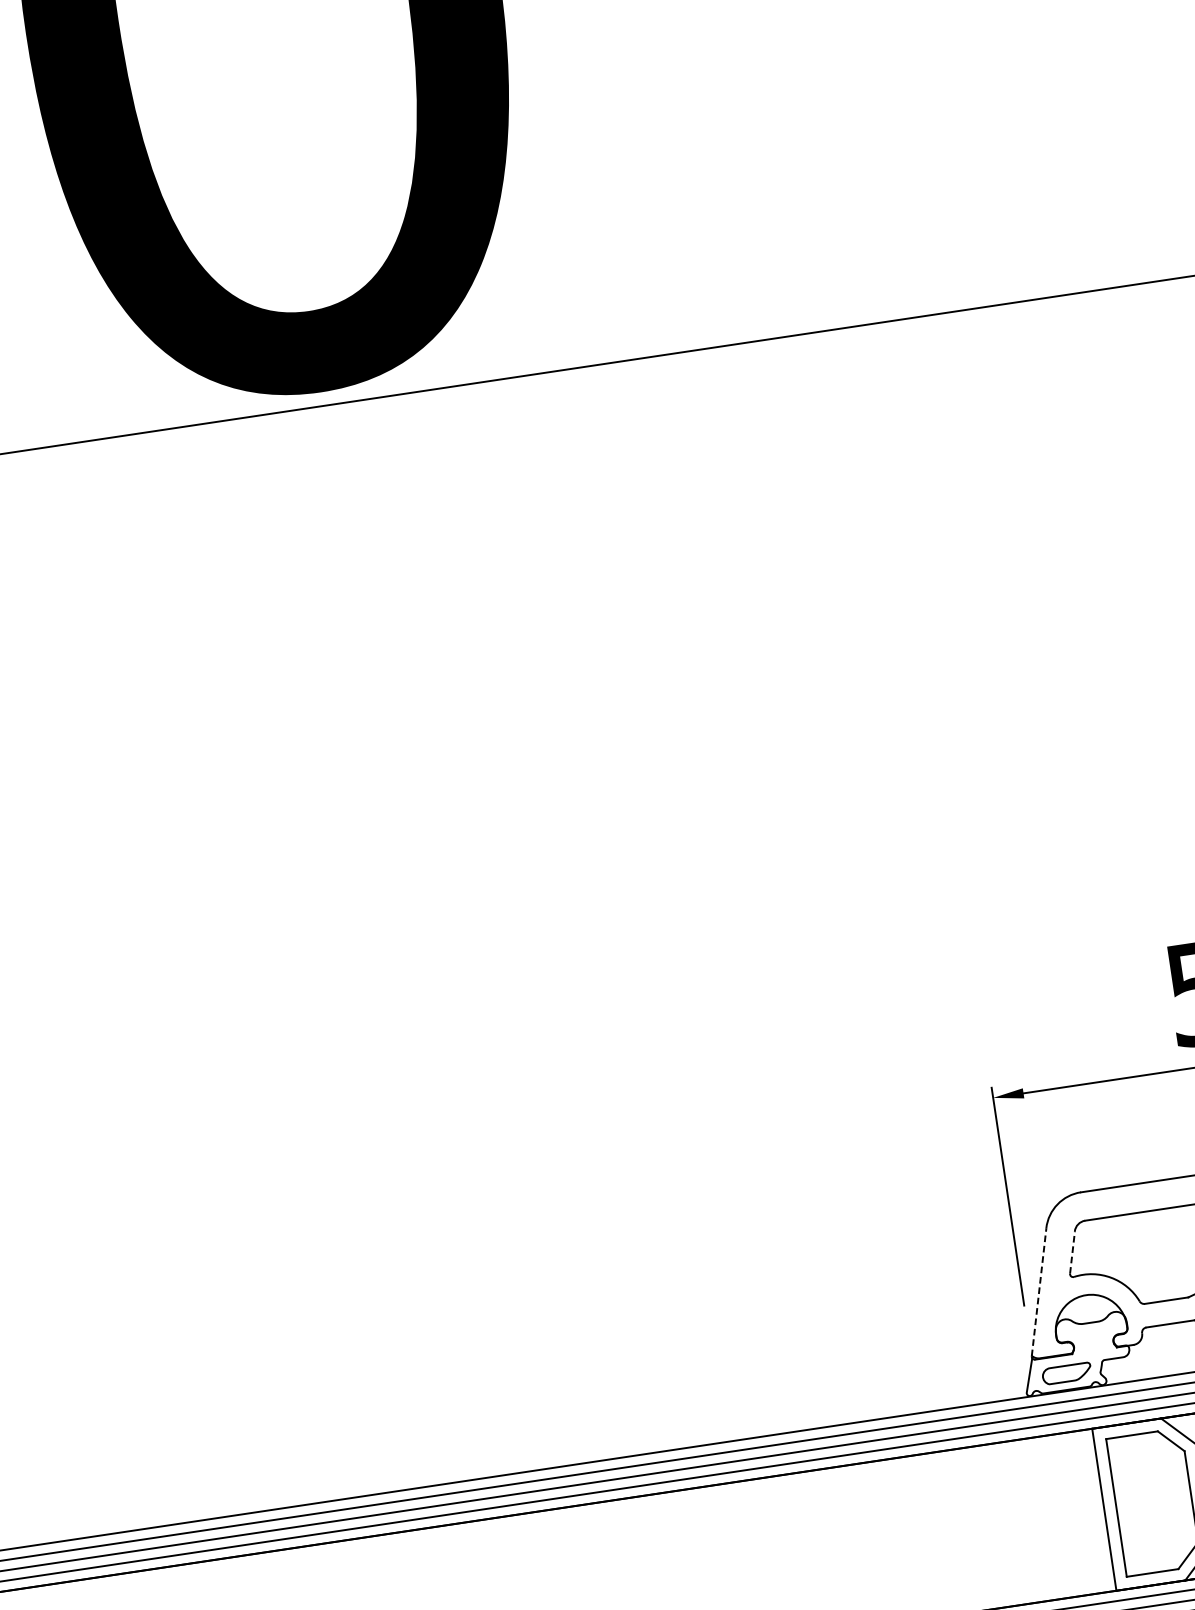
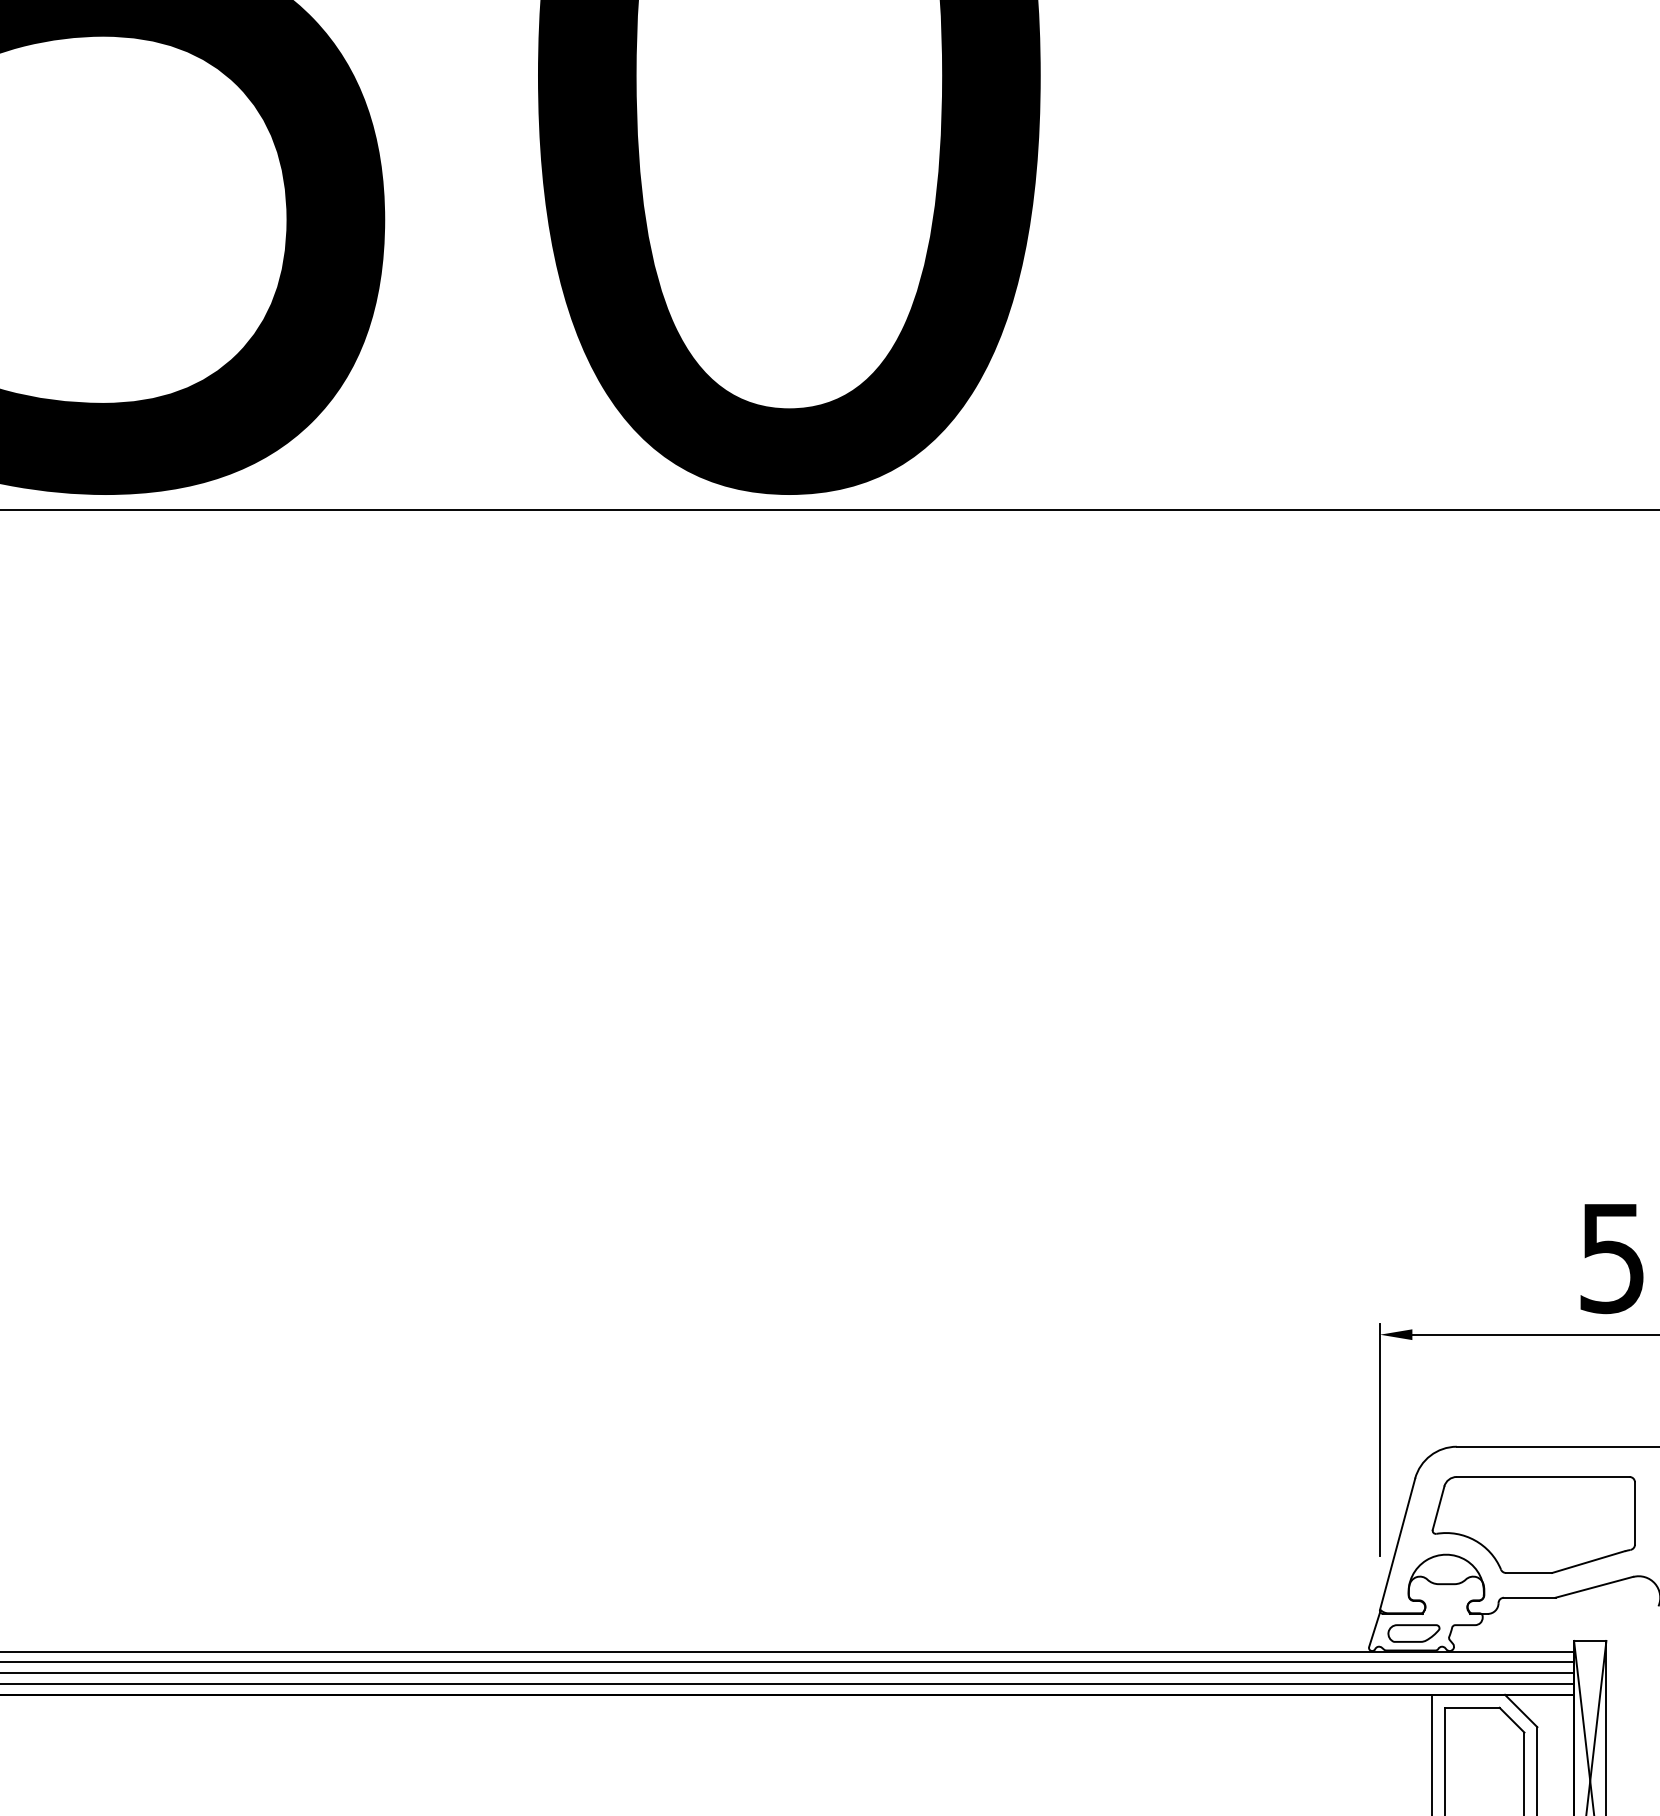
line: (1072, 1251) -> (1438, 1507), dashed -> solid
line: (1039, 1292) -> (1397, 1544), dashed -> solid

